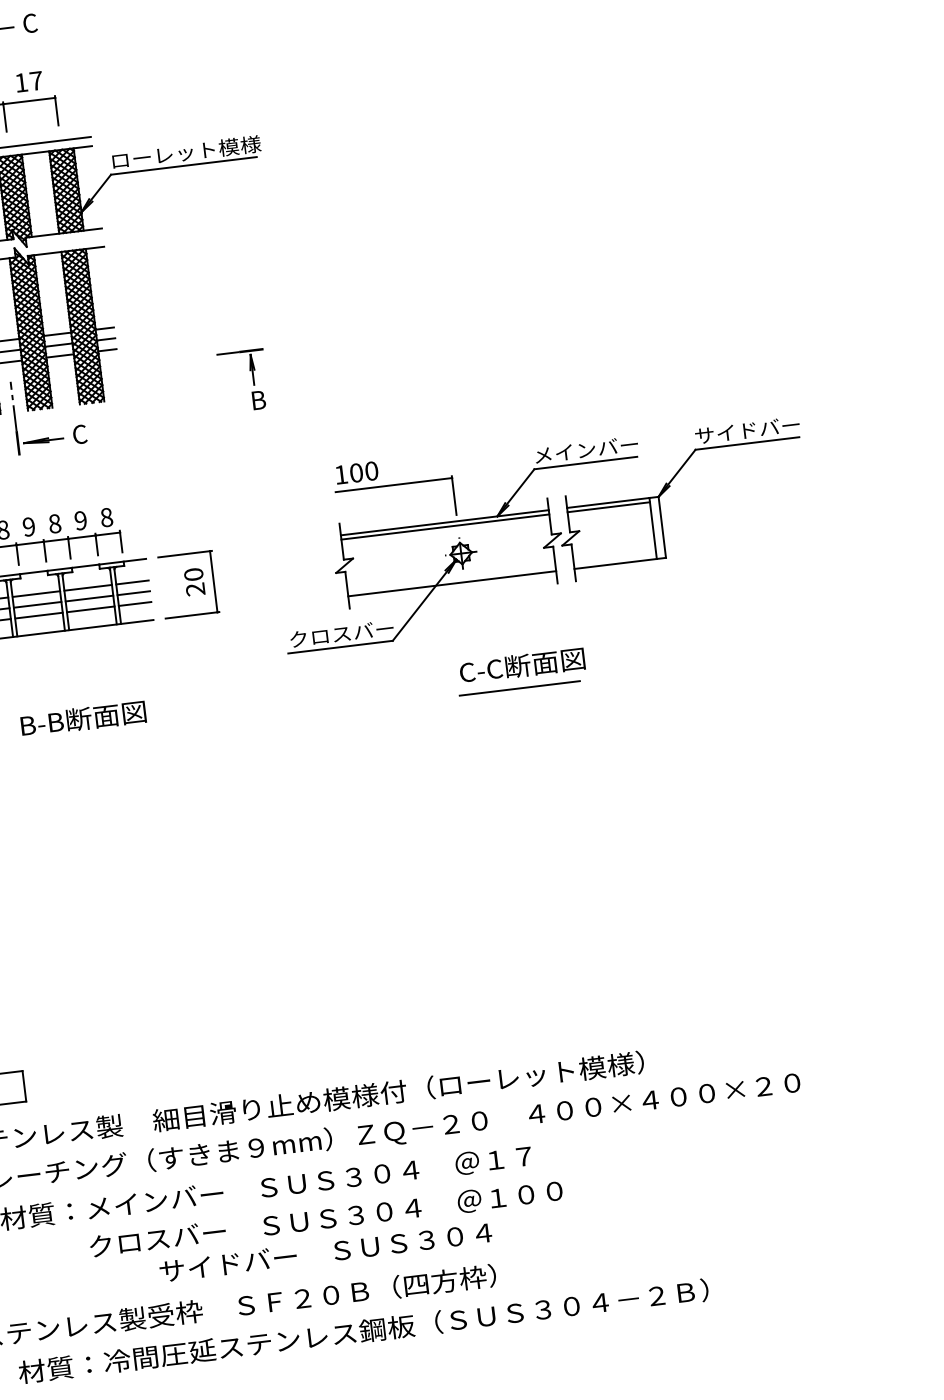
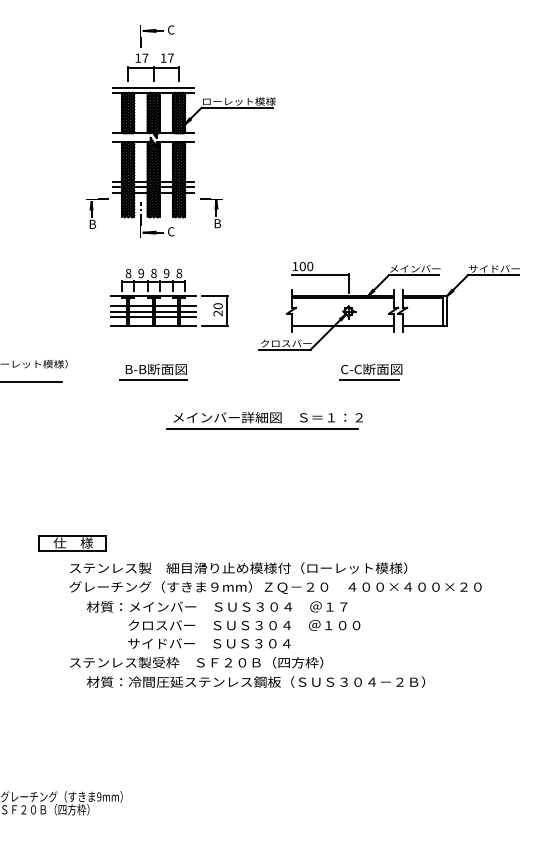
part: (243, 381) -> (211, 213), moved
line: (80, 742) -> (153, 380), added
part: (316, 796) -> (264, 420), added
text: (326, 1251) -> (209, 643), moved

